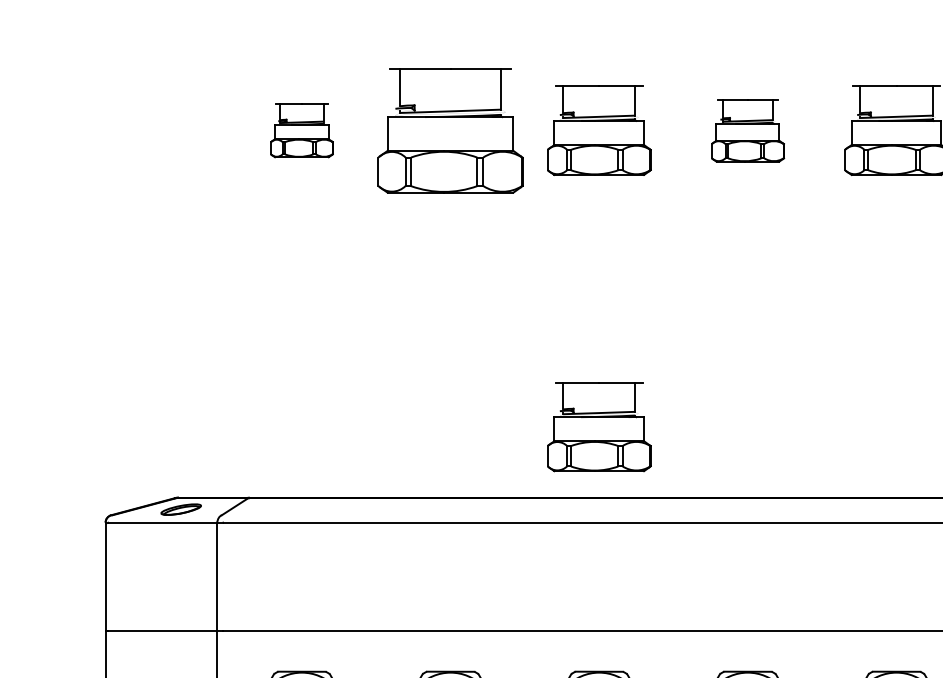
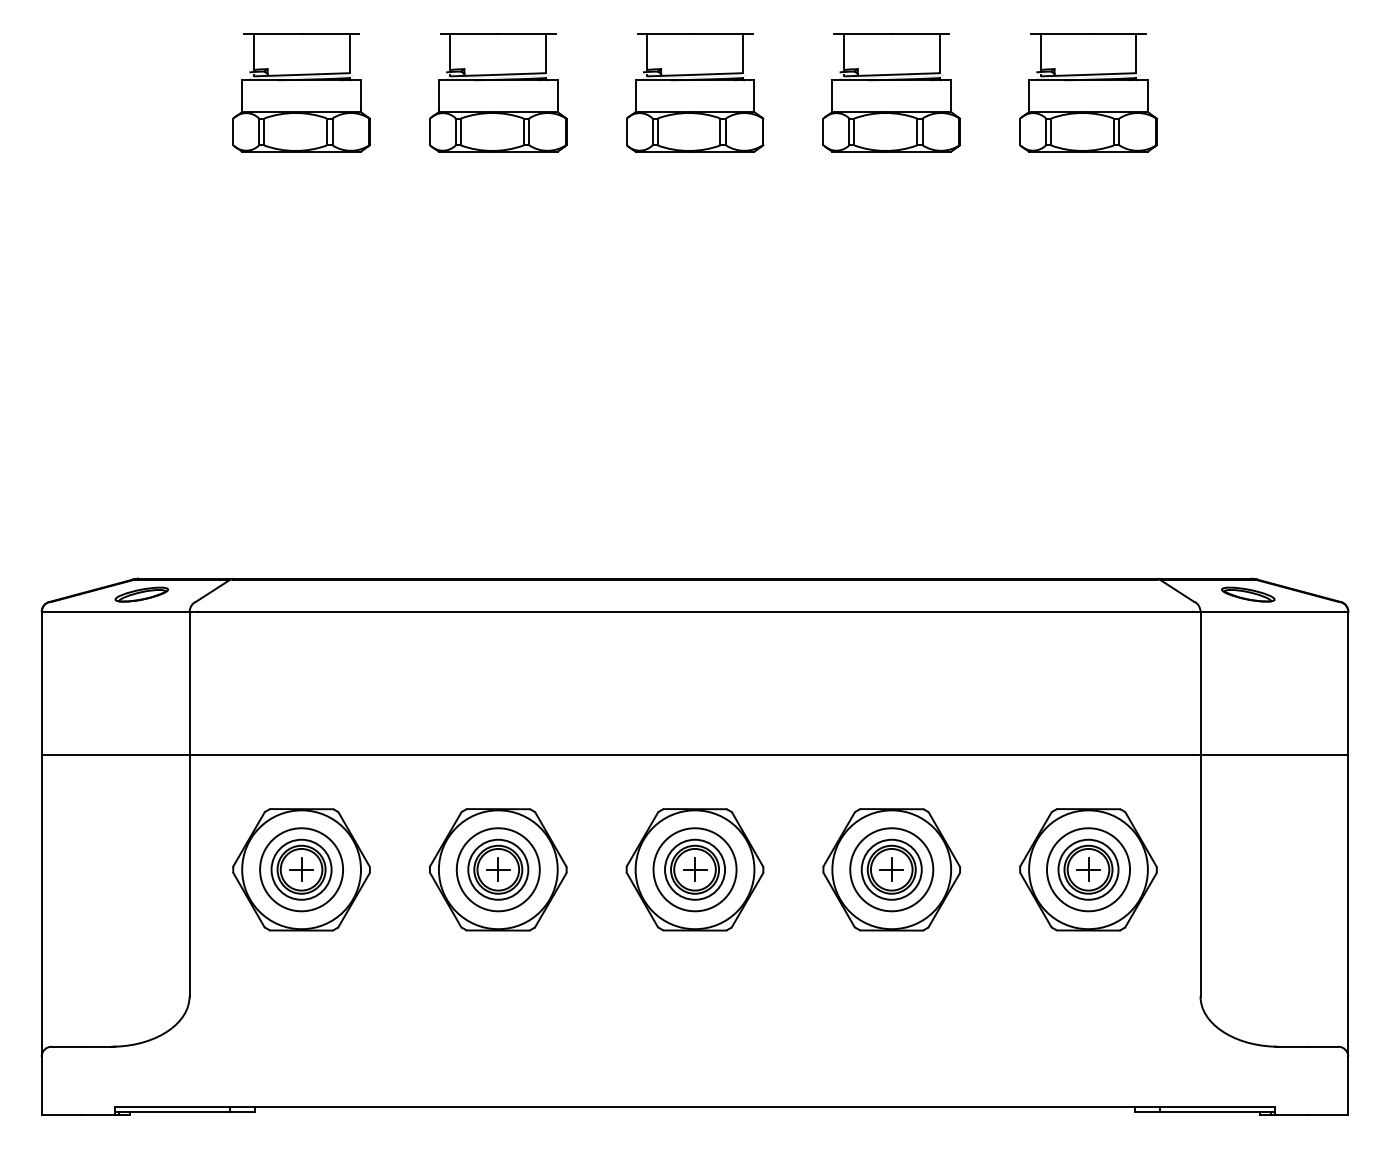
part: (301, 130) -> (301, 92), size x1.67
part: (450, 130) -> (498, 92), size x0.71
part: (747, 130) -> (891, 92), size x1.43
part: (599, 426) -> (695, 484), removed

